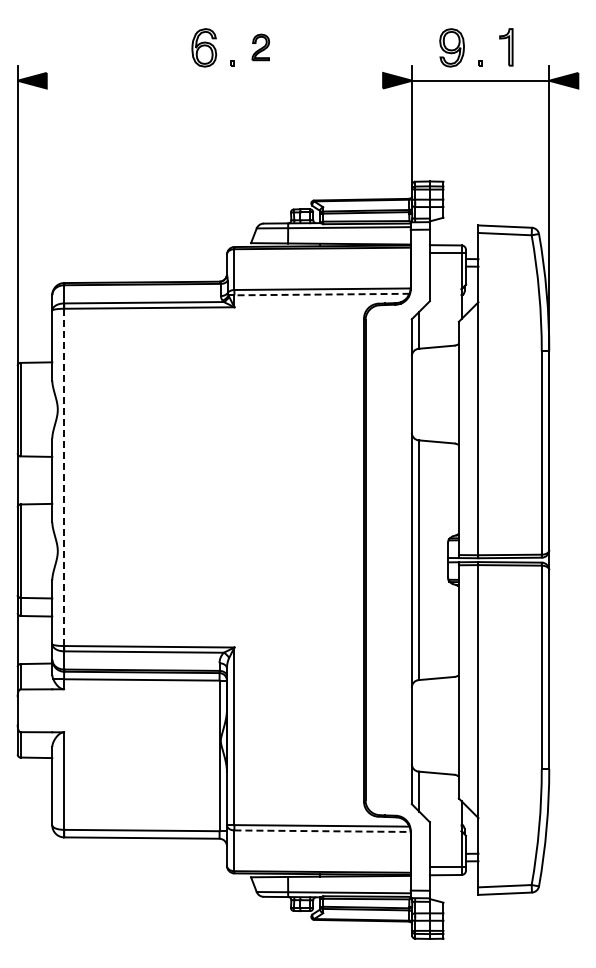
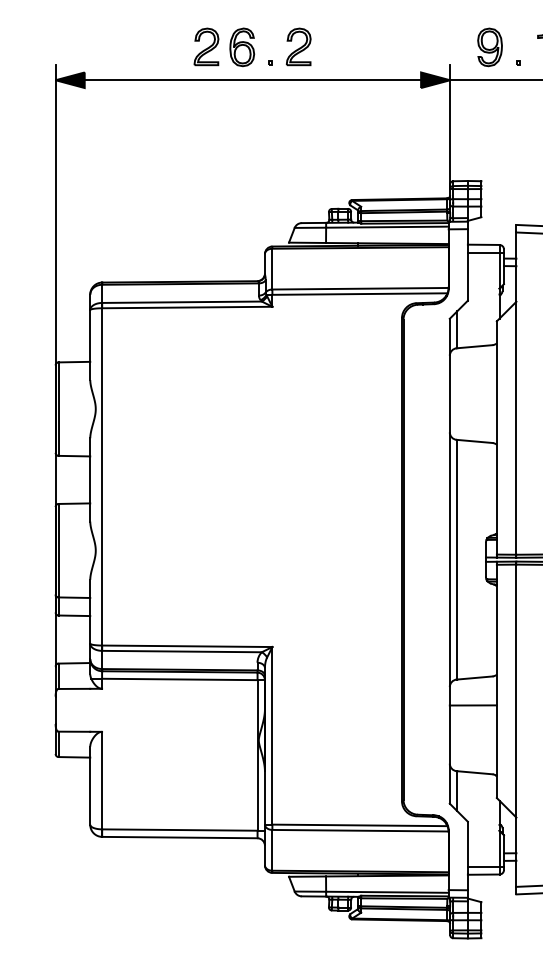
part: (168, 47) -> (206, 47), added
part: (260, 47) -> (298, 47), size x1.43
line: (214, 80) -> (252, 80), added
line: (322, 294) -> (360, 294), dashed -> solid
line: (64, 477) -> (102, 477), dashed -> solid
line: (434, 705) -> (472, 705), added
line: (323, 831) -> (361, 831), dashed -> solid

